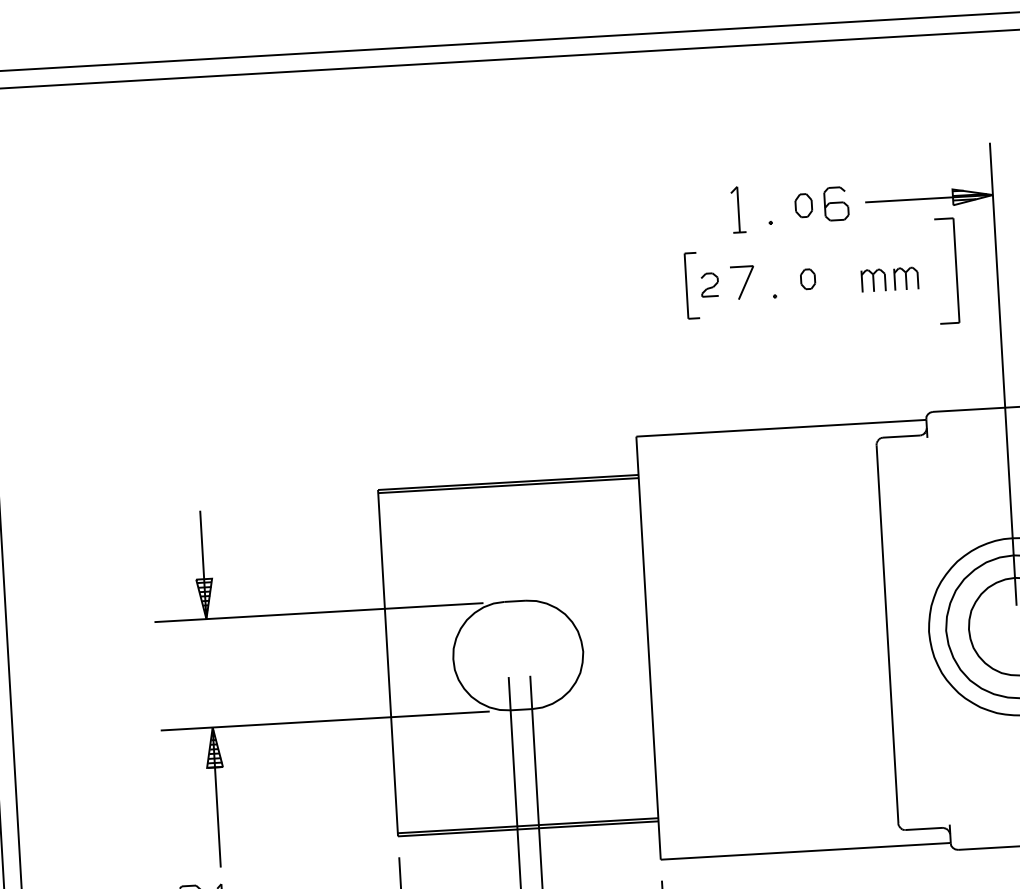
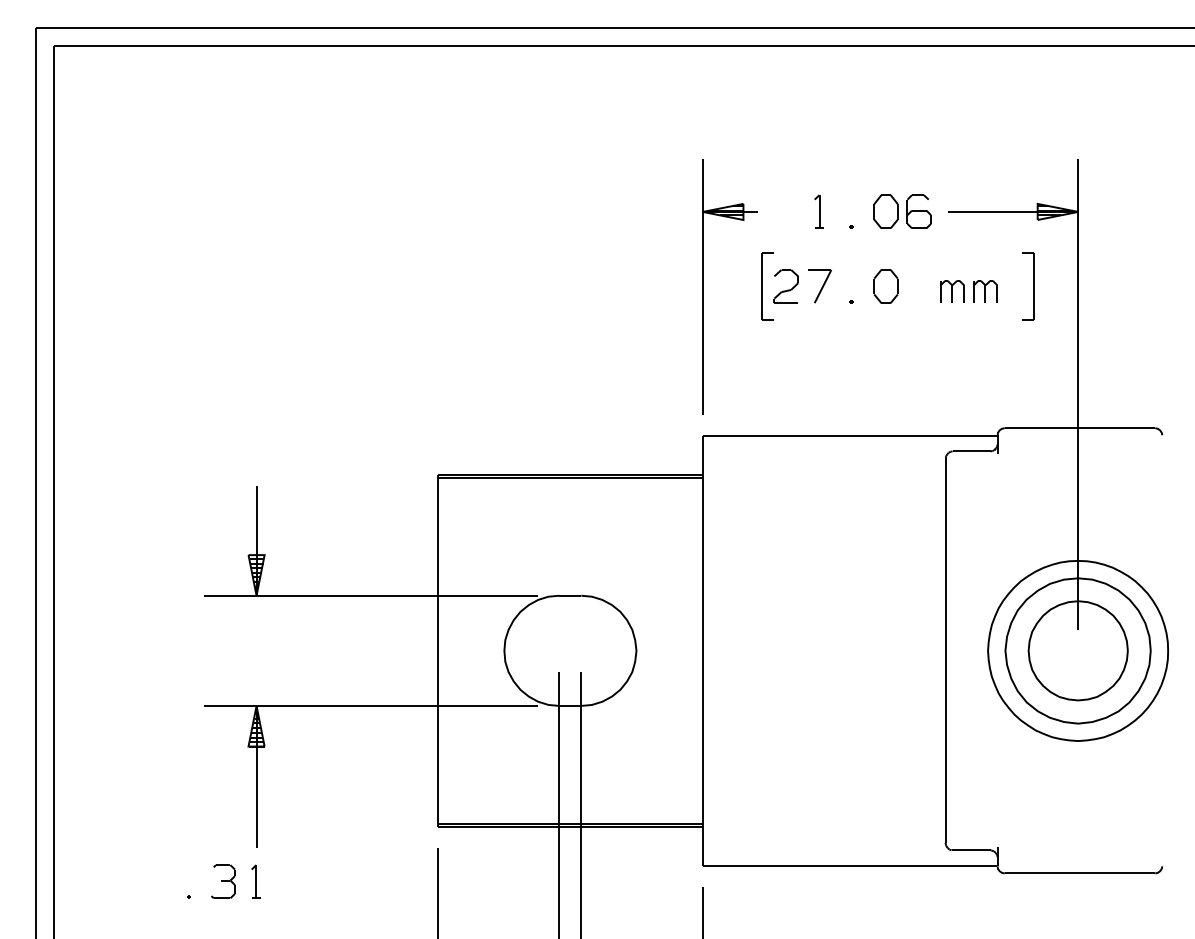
part: (803, 205) -> (885, 211), size x1.43
part: (737, 209) -> (818, 211), size x0.71
part: (948, 271) -> (1028, 286), size x0.62
part: (807, 279) -> (885, 286), size x1.67
part: (709, 284) -> (785, 286), size x1.43
part: (628, 289) -> (703, 286), added

